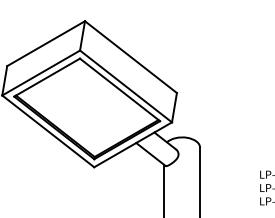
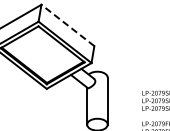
line: (130, 57) -> (67, 25), solid -> dashed

